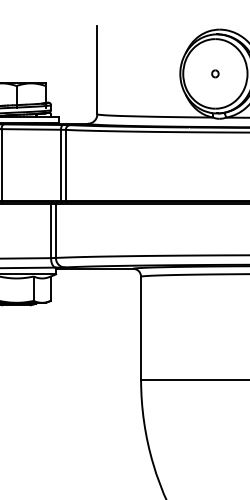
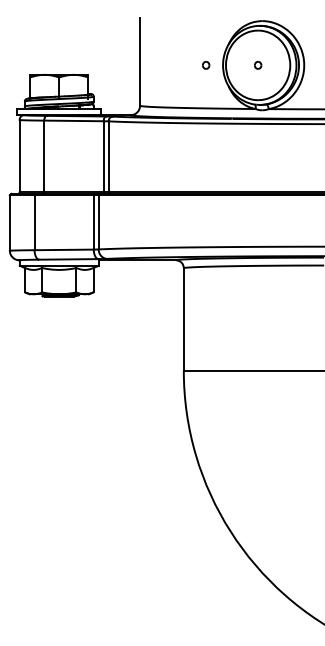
part: (163, 74) -> (206, 65), added

